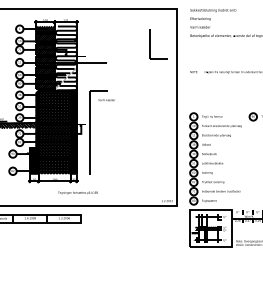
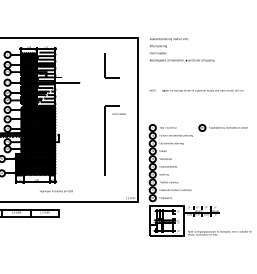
part: (157, 44) -> (111, 65), moved
part: (90, 131) -> (105, 140), moved

